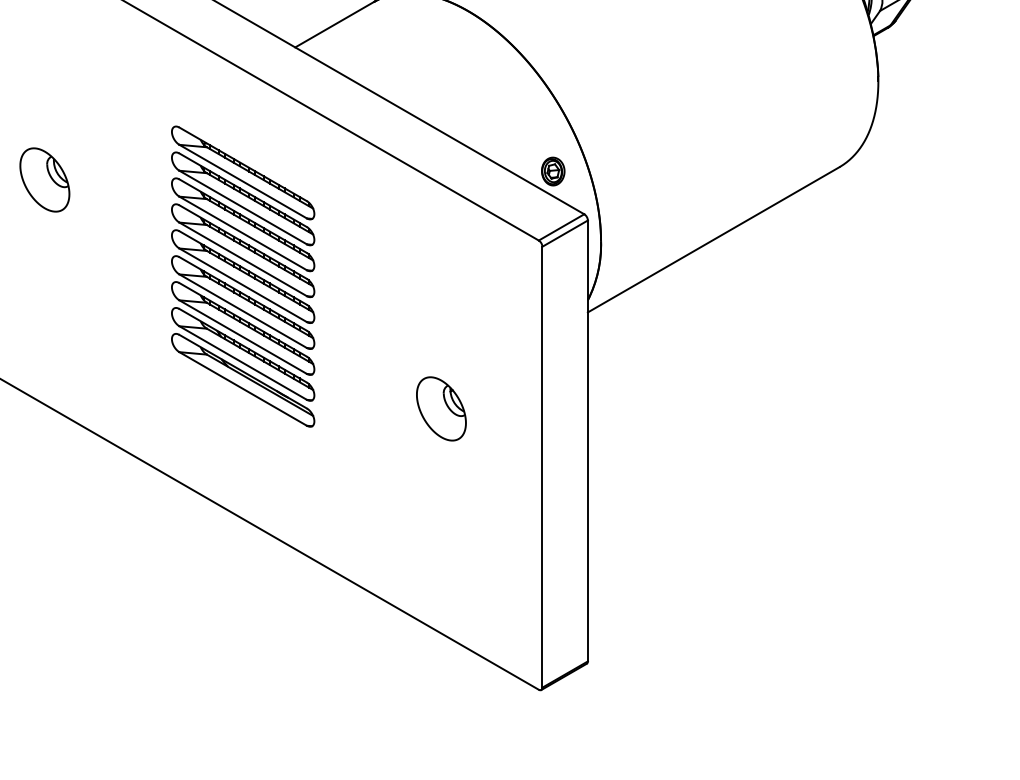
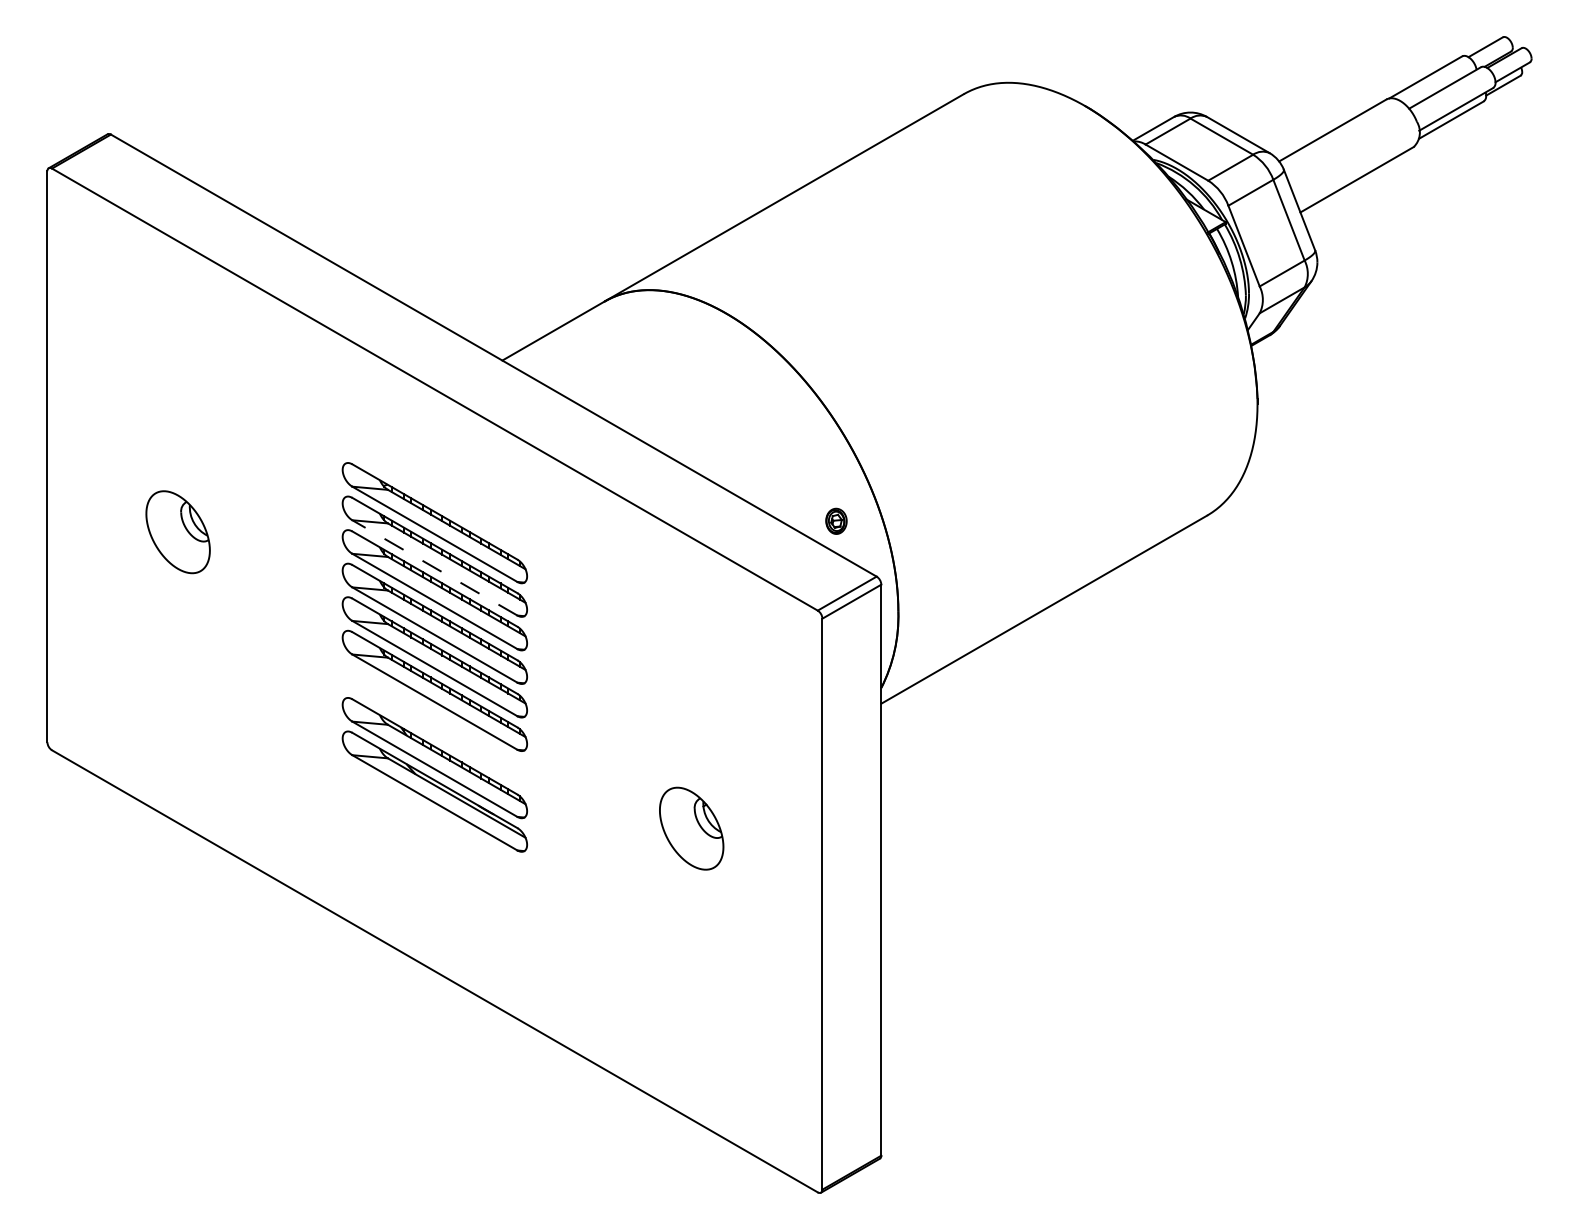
part: (553, 171) -> (836, 521), size x0.7
line: (242, 207) -> (434, 567), solid -> dashed
part: (242, 328) -> (434, 724), removed

